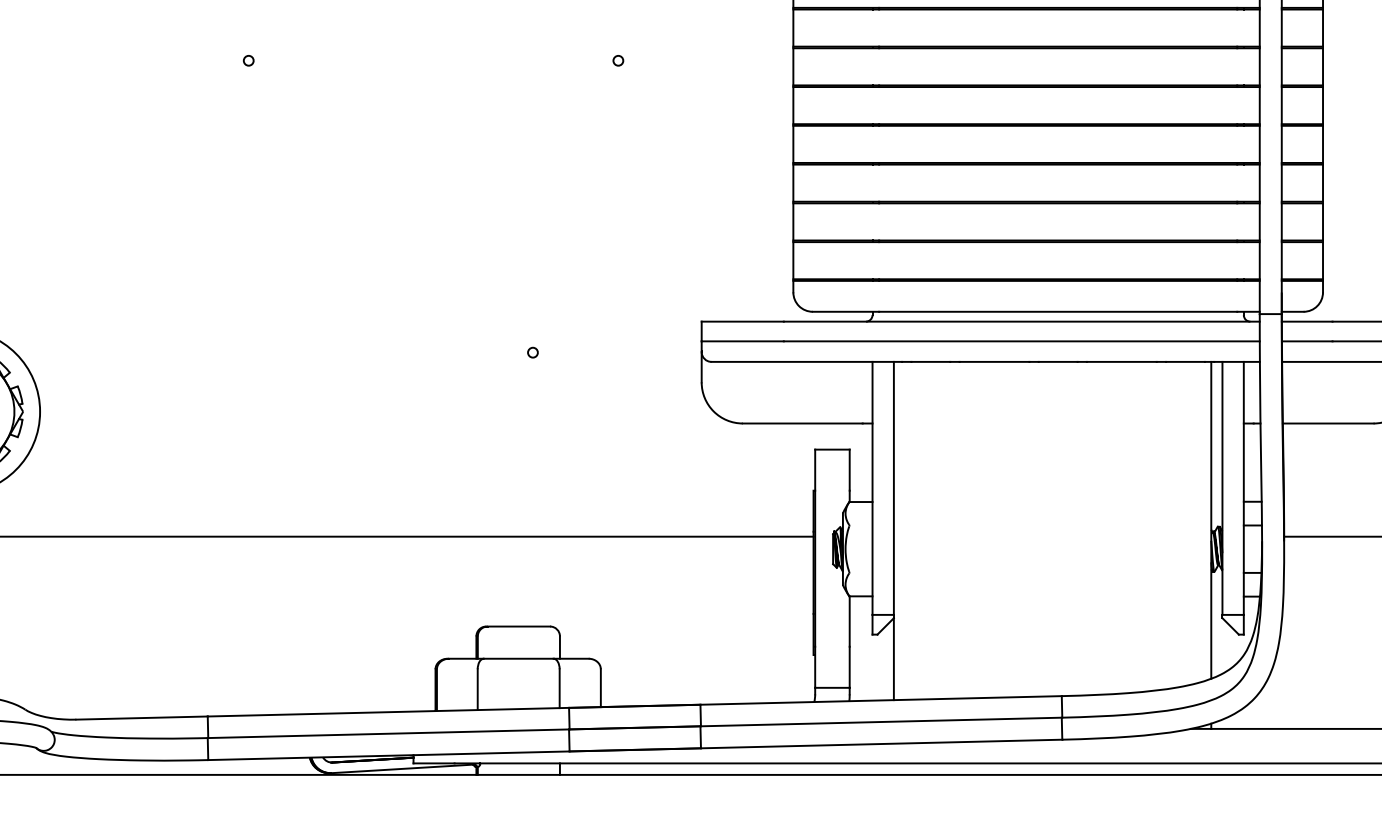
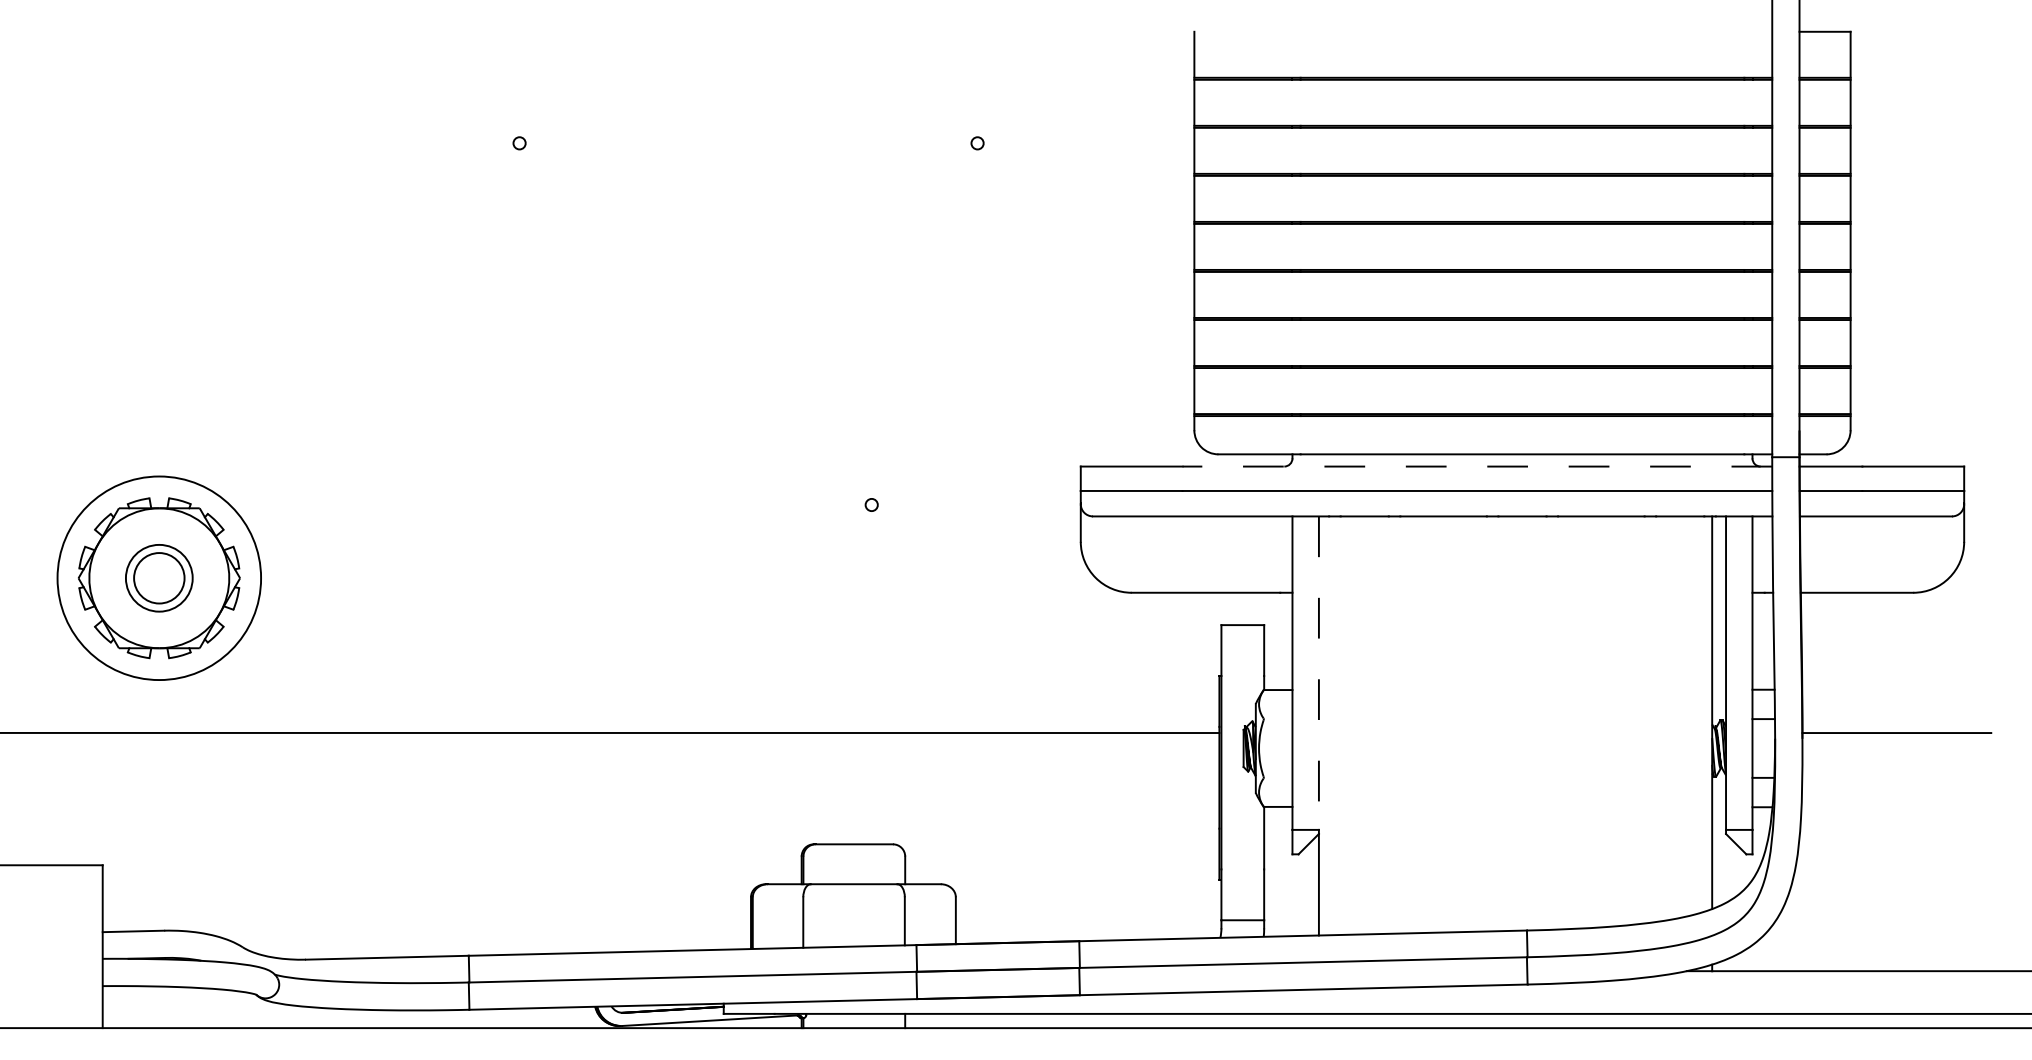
line: (1021, 321) -> (1477, 466), solid -> dashed
line: (893, 488) -> (1318, 673), solid -> dashed

